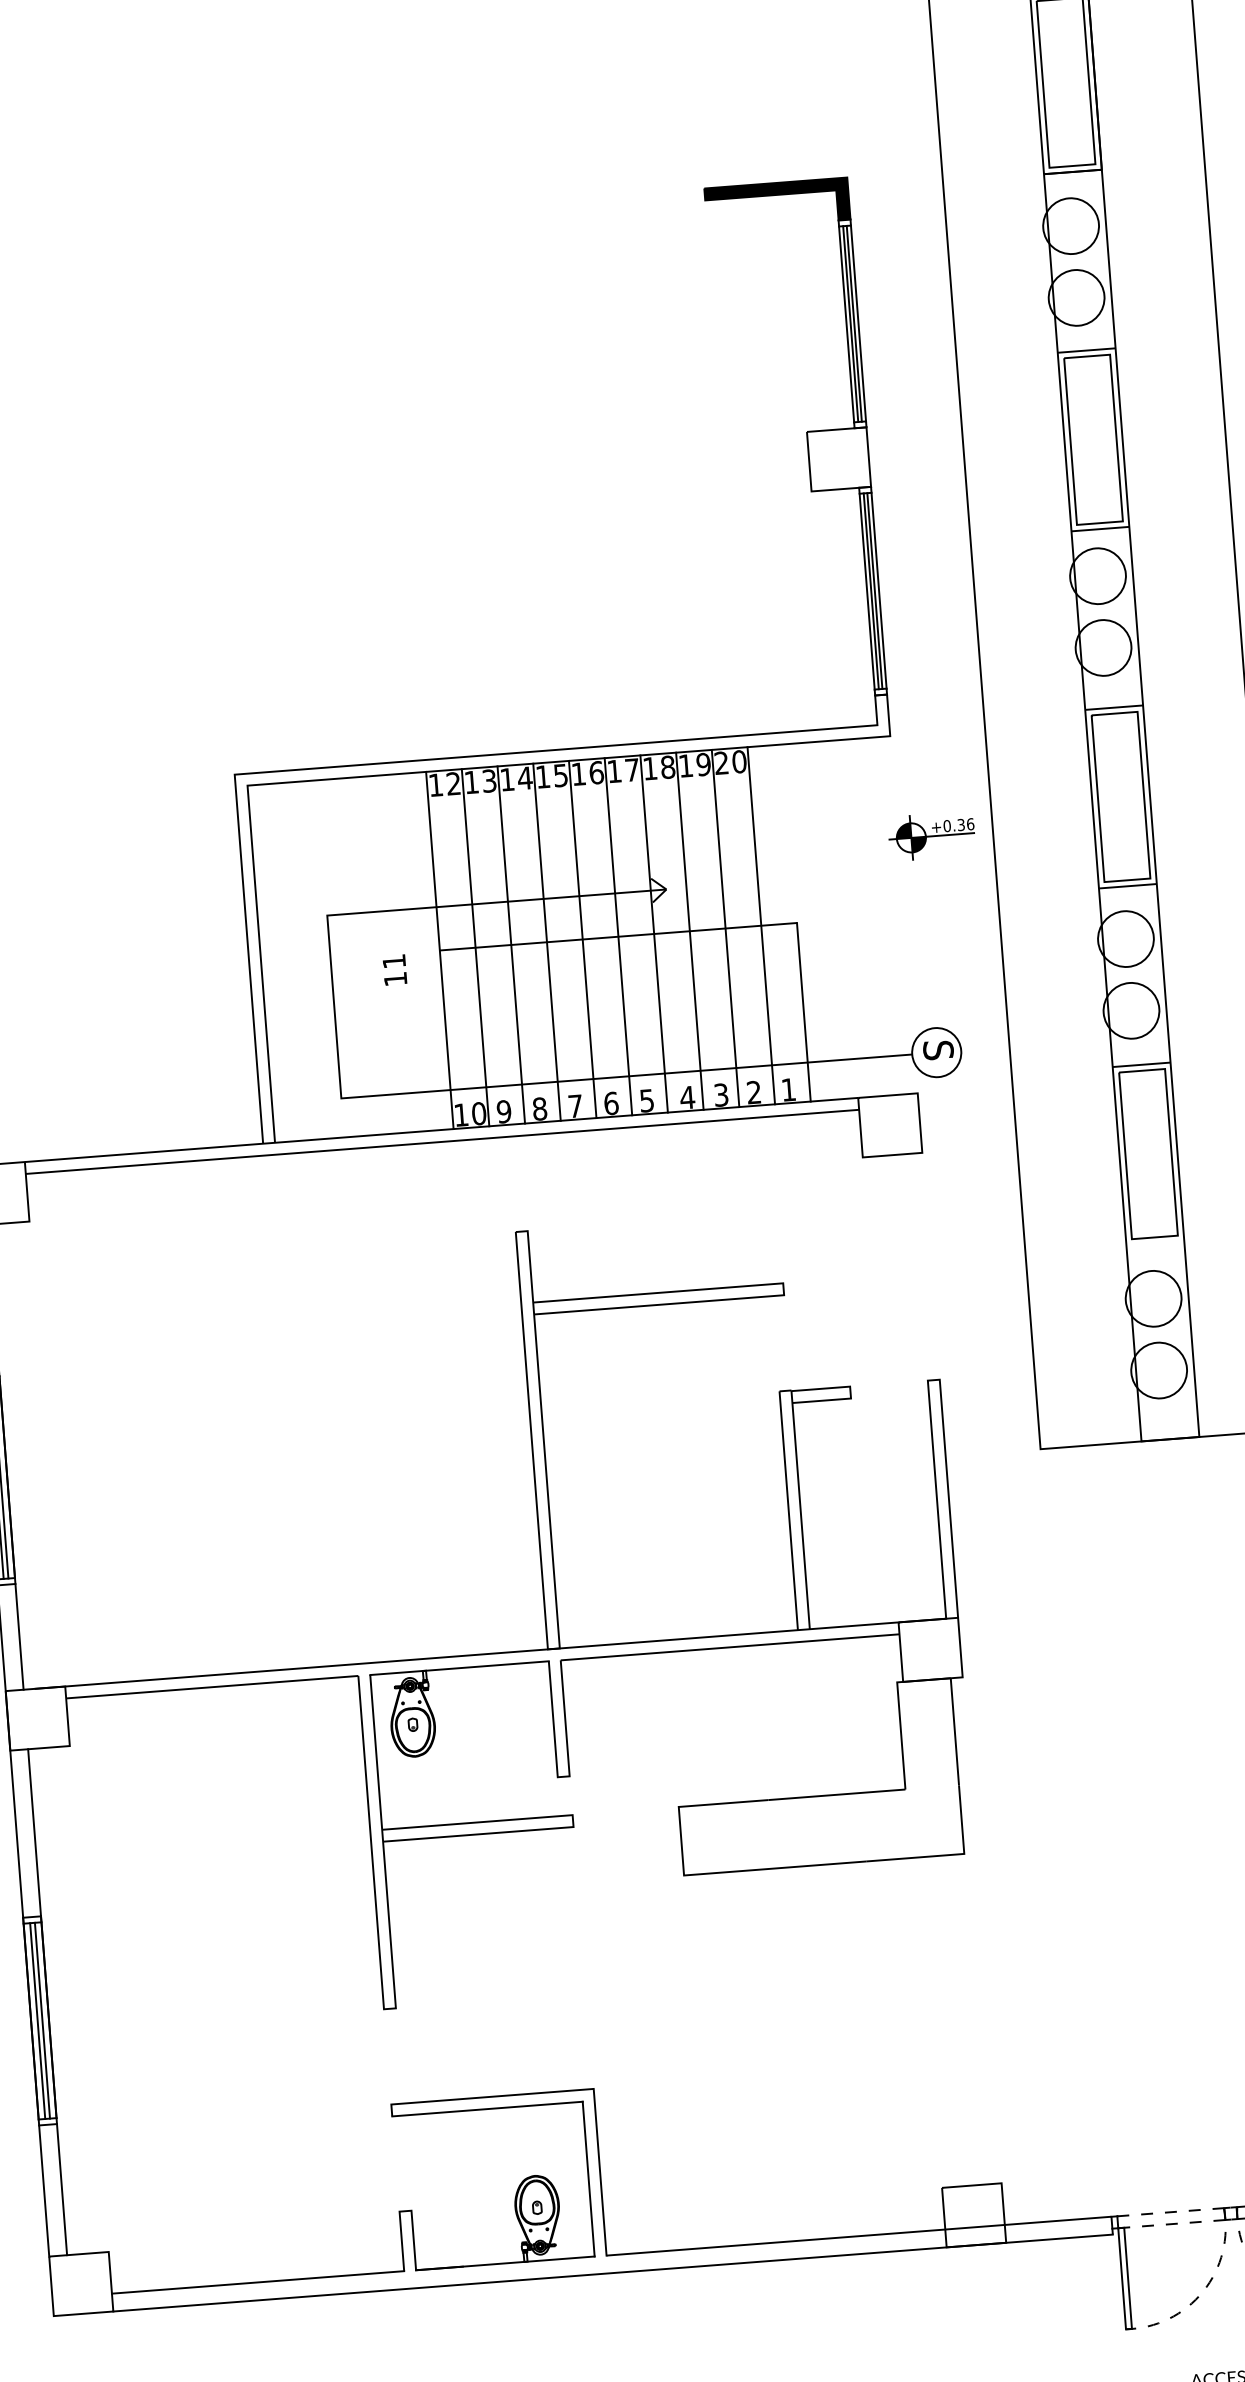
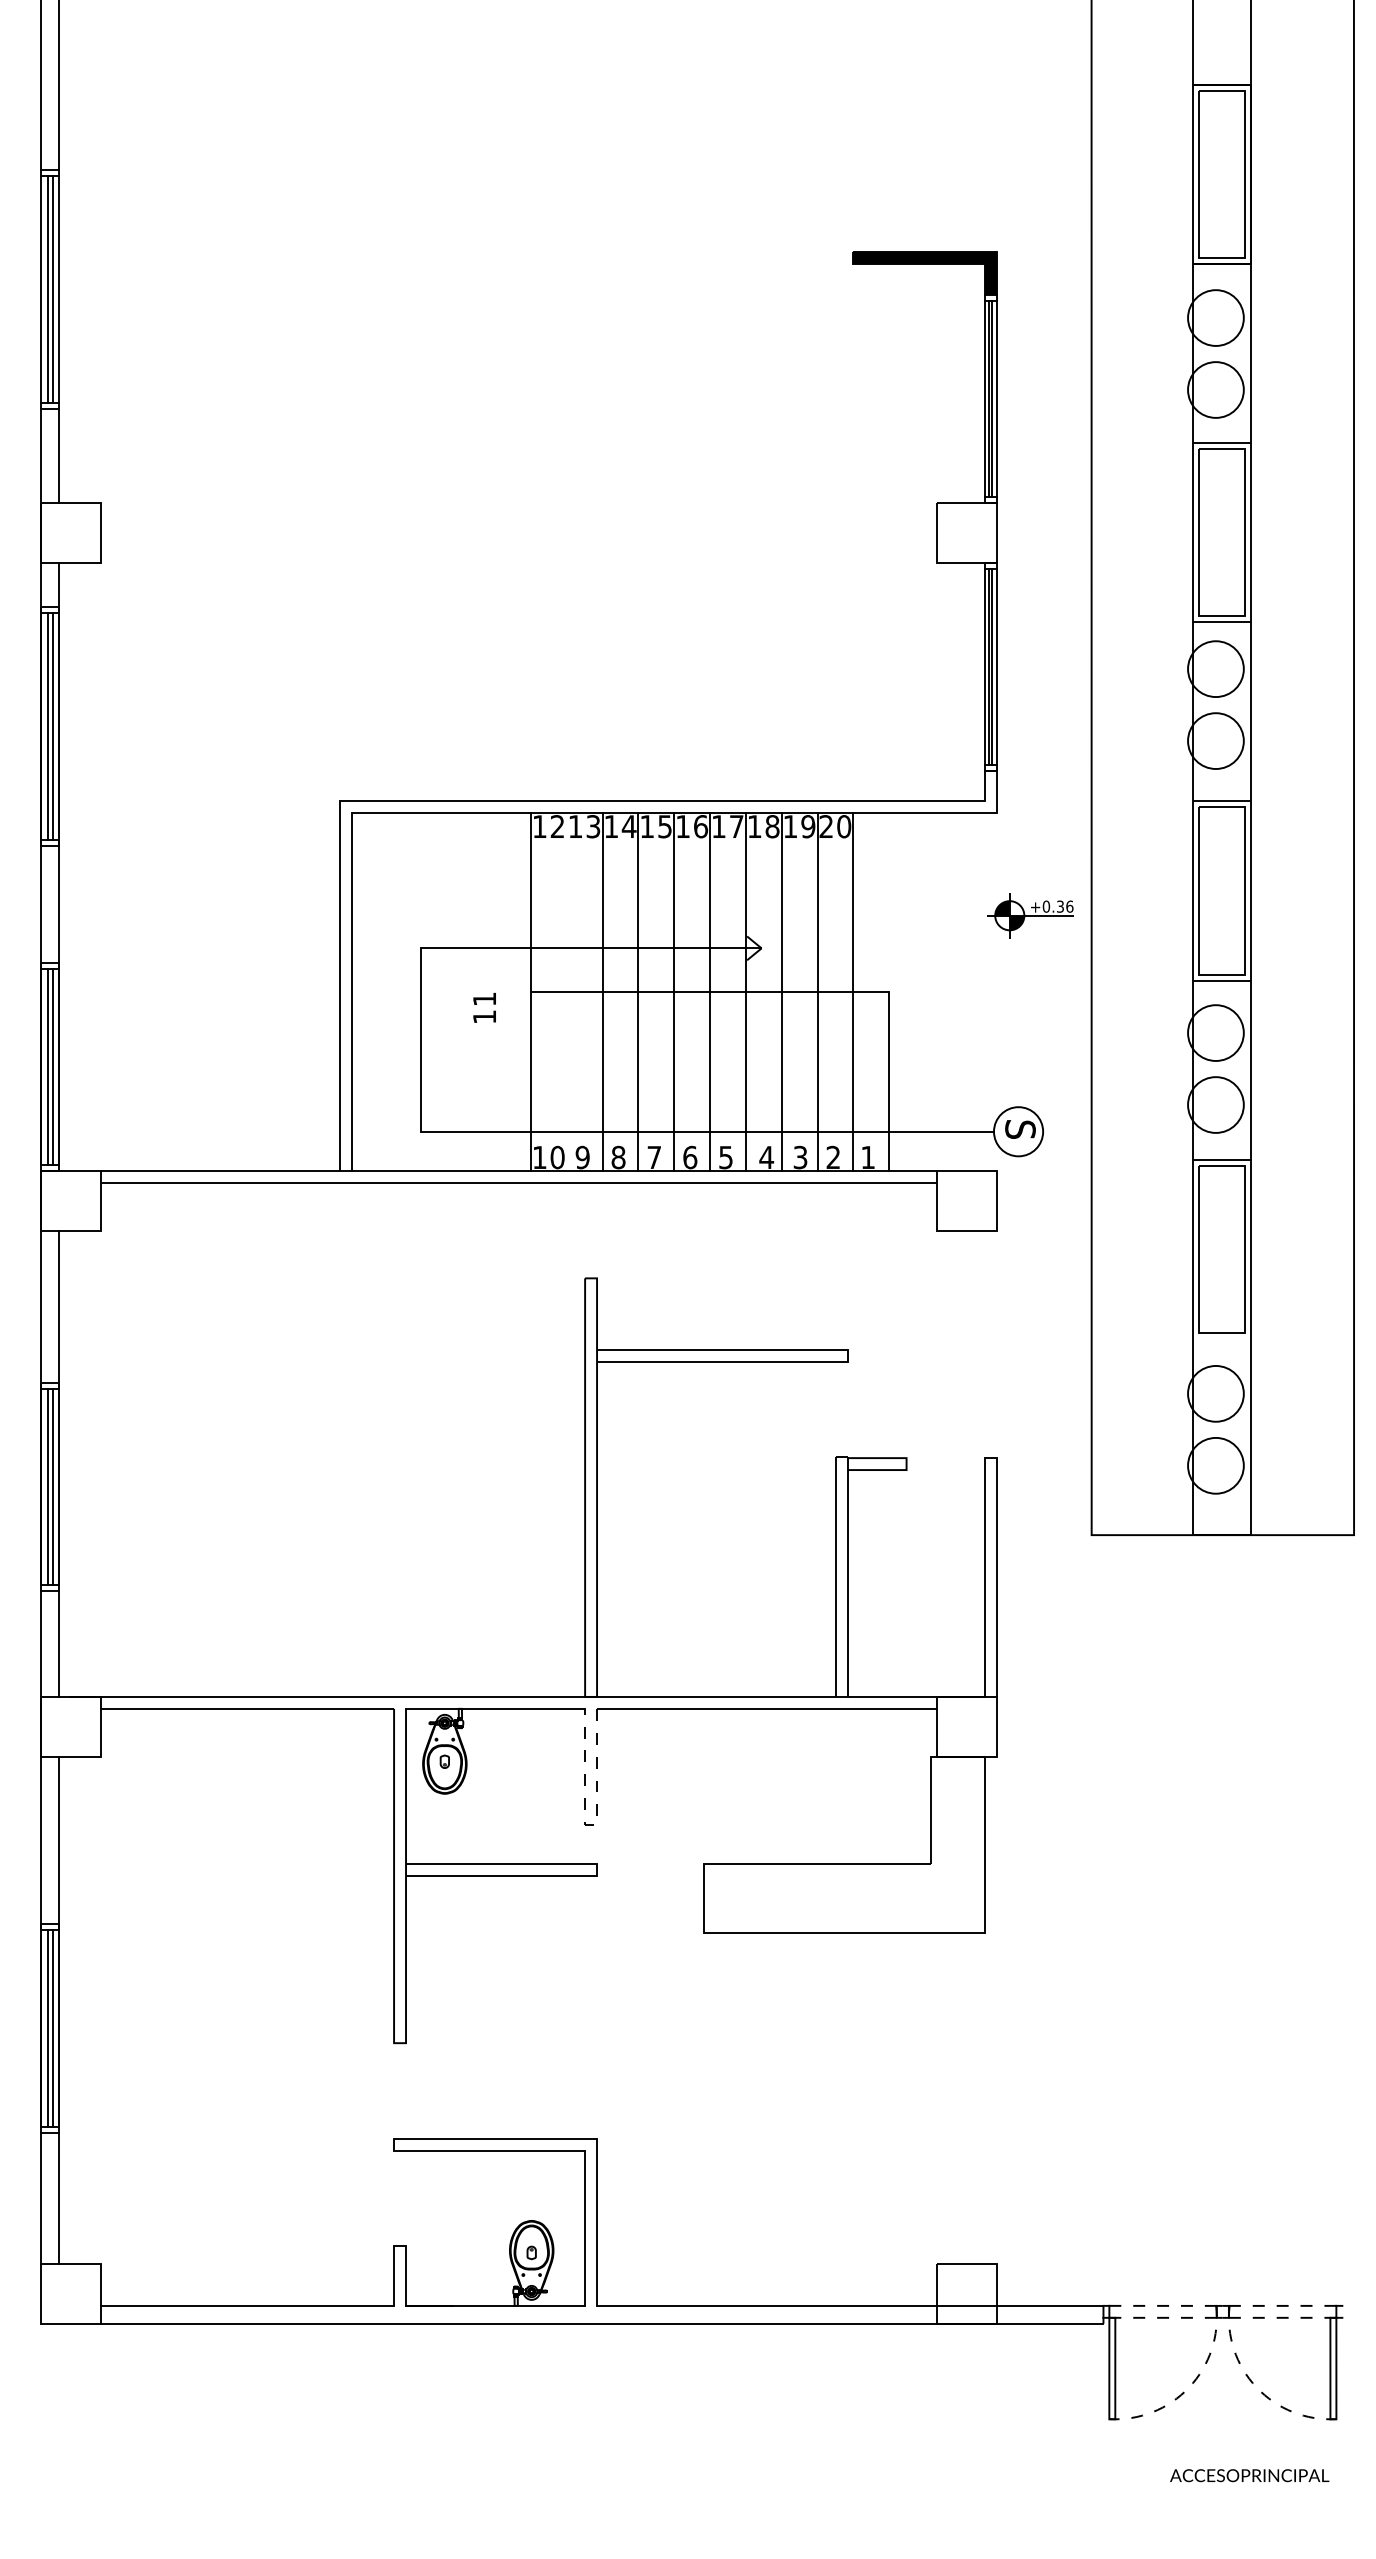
line: (475, 947) -> (566, 991), removed
line: (564, 1777) -> (591, 1825), solid -> dashed

